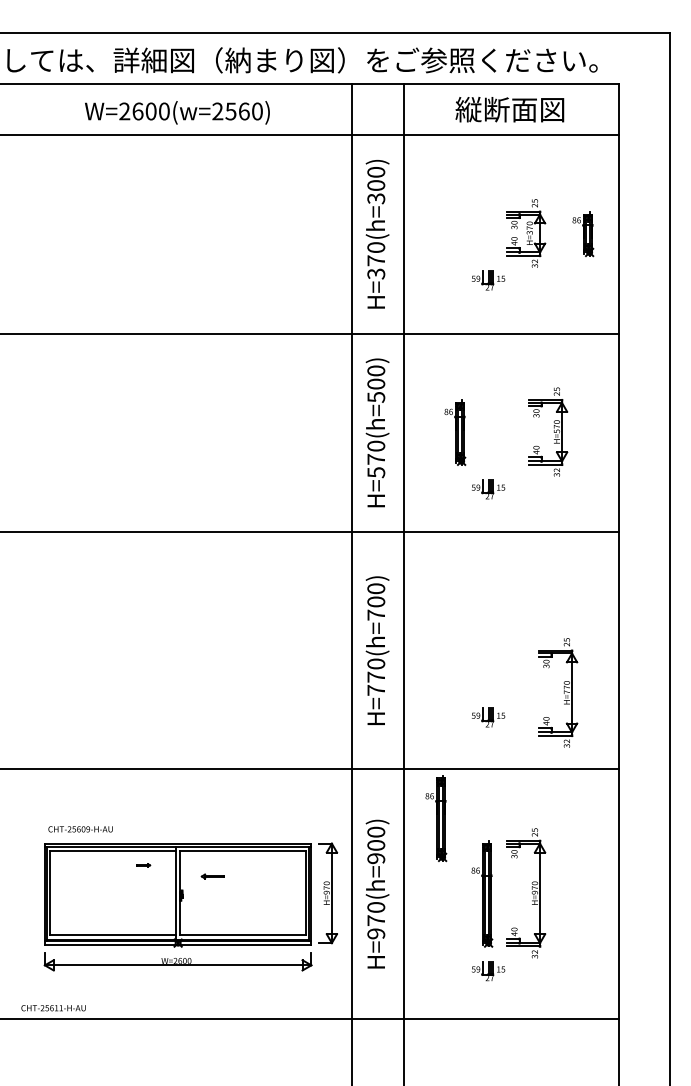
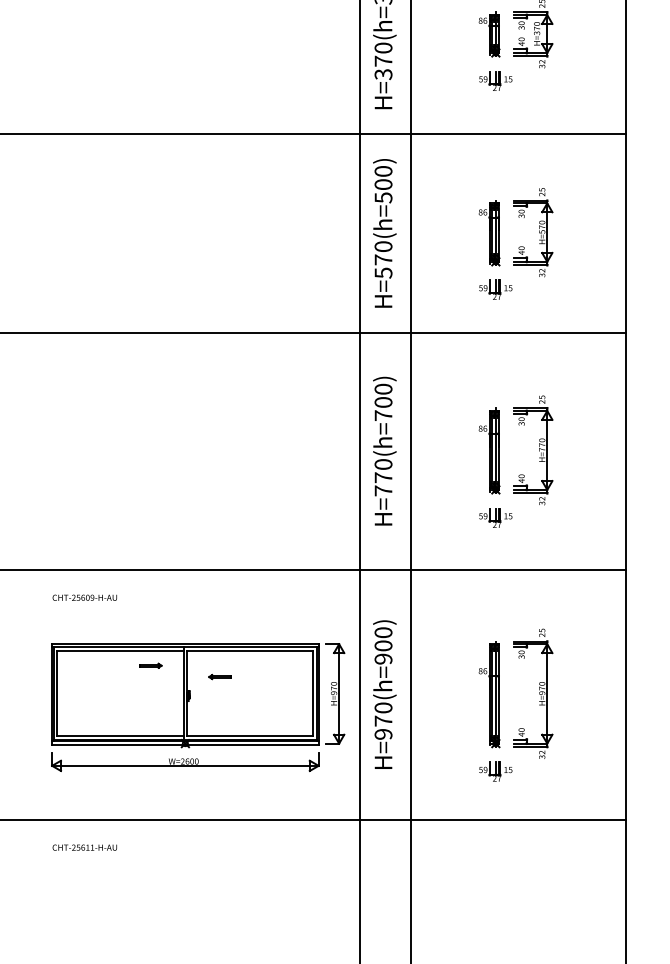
part: (583, 234) -> (489, 35), moved
part: (548, 431) -> (533, 232), moved
part: (455, 432) -> (489, 233), moved
part: (558, 692) -> (533, 450), moved
part: (436, 818) -> (489, 451), moved
text: (80, 829) -> (84, 598), moved
part: (143, 865) -> (150, 666), size x1.67
text: (53, 1008) -> (84, 848), moved

